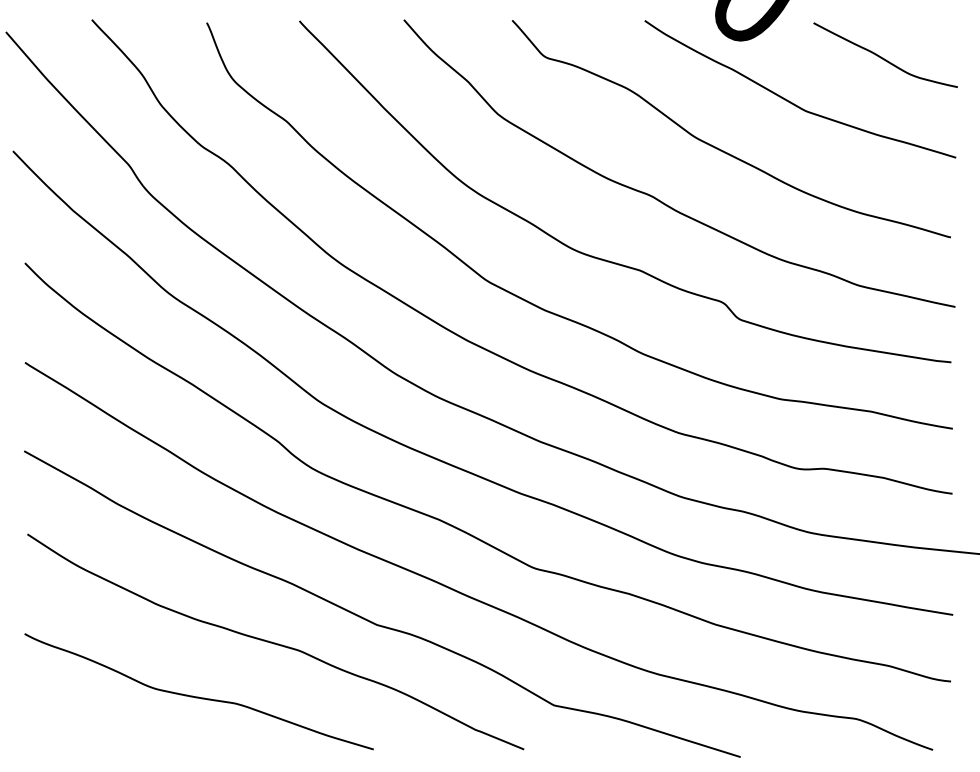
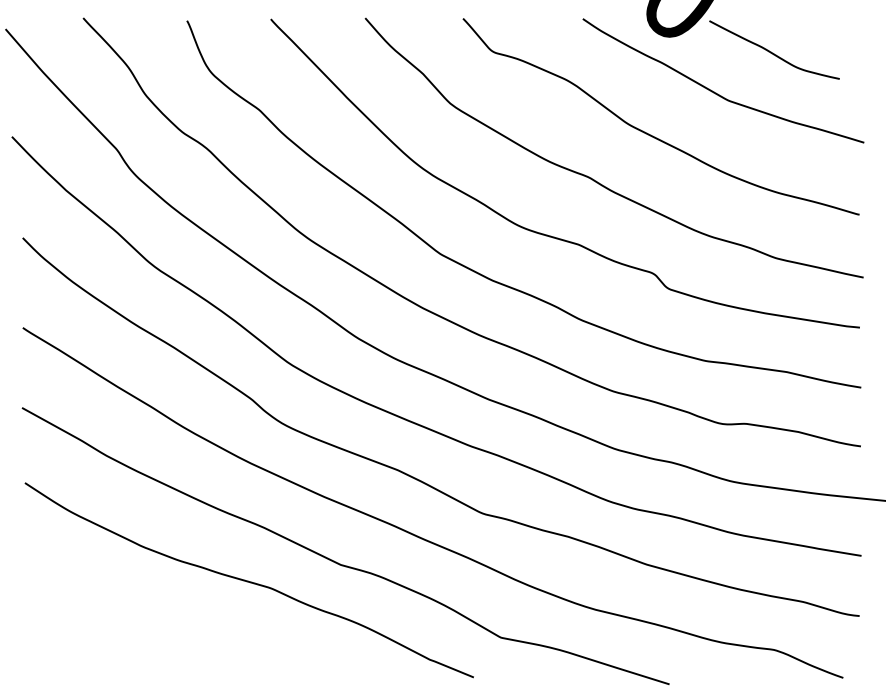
curve: (882, 56) -> (771, 51), moved
curve: (198, 696) -> (179, 629), removed

